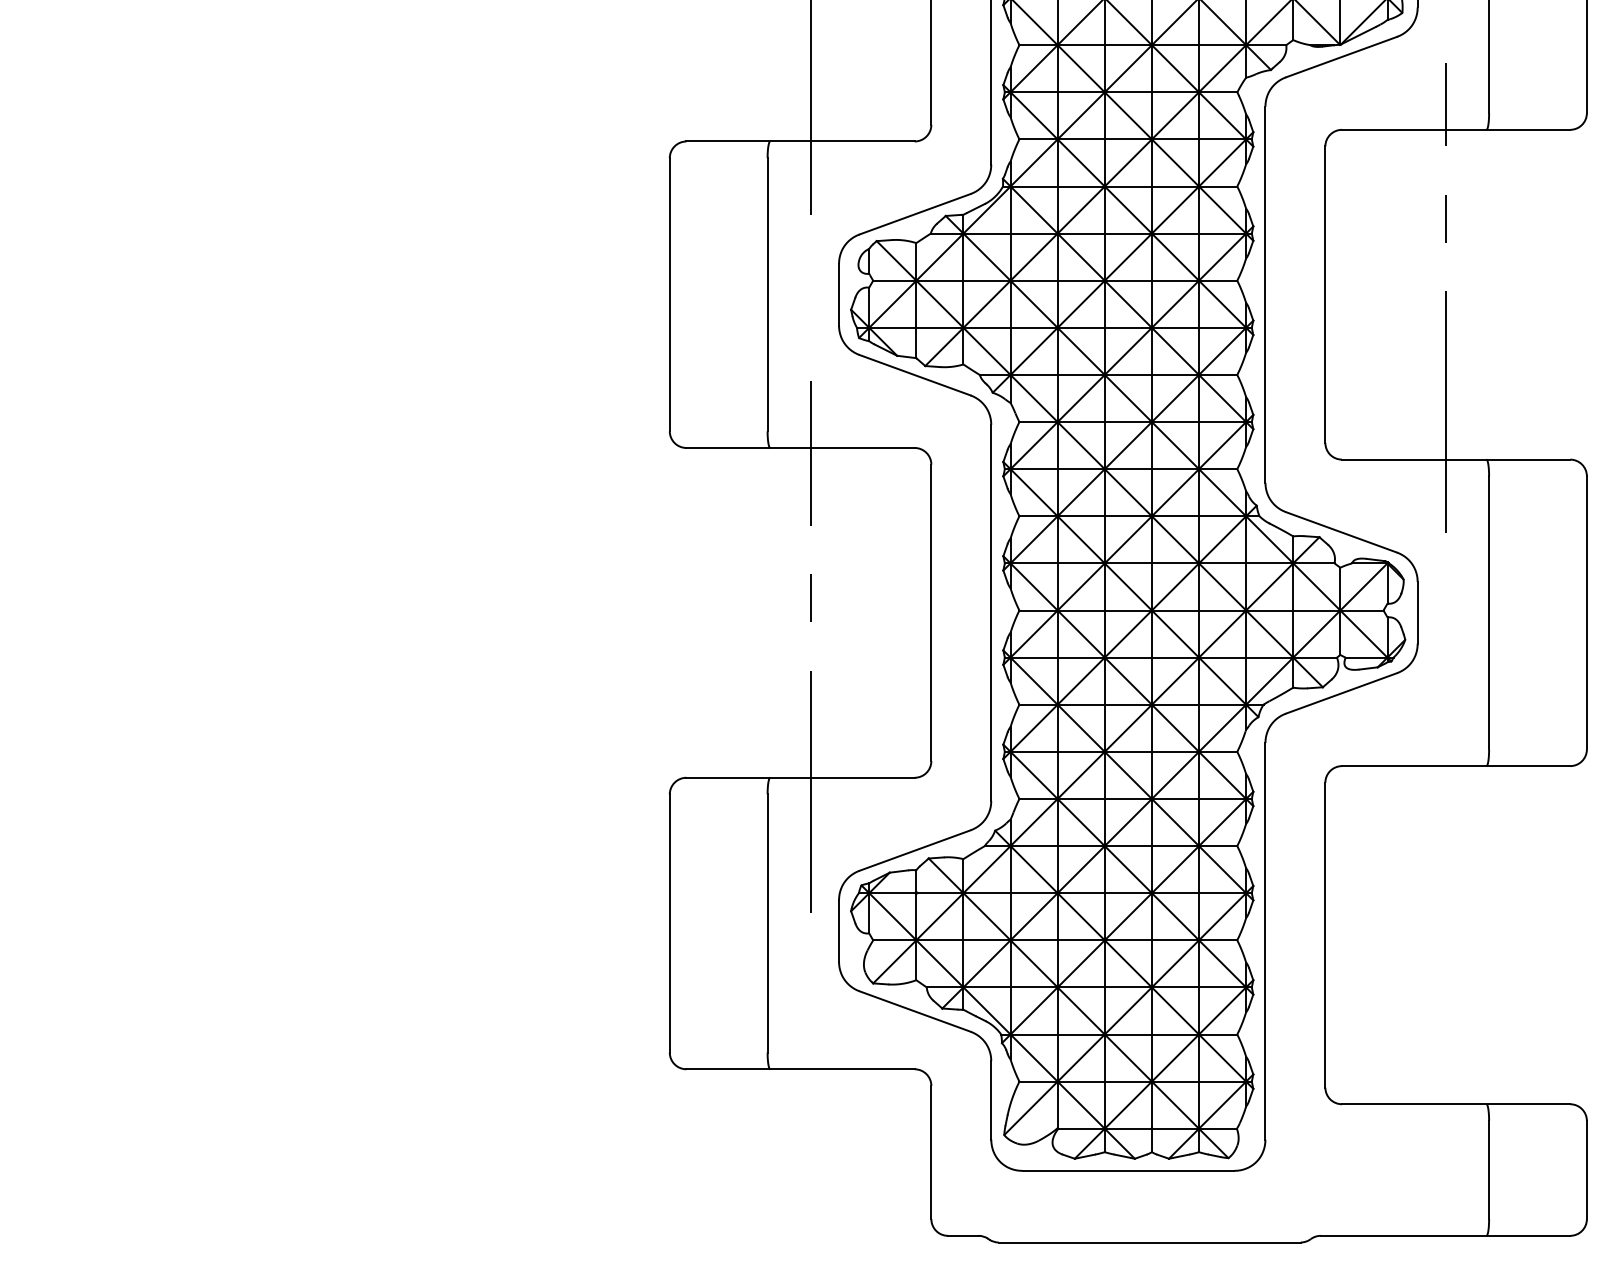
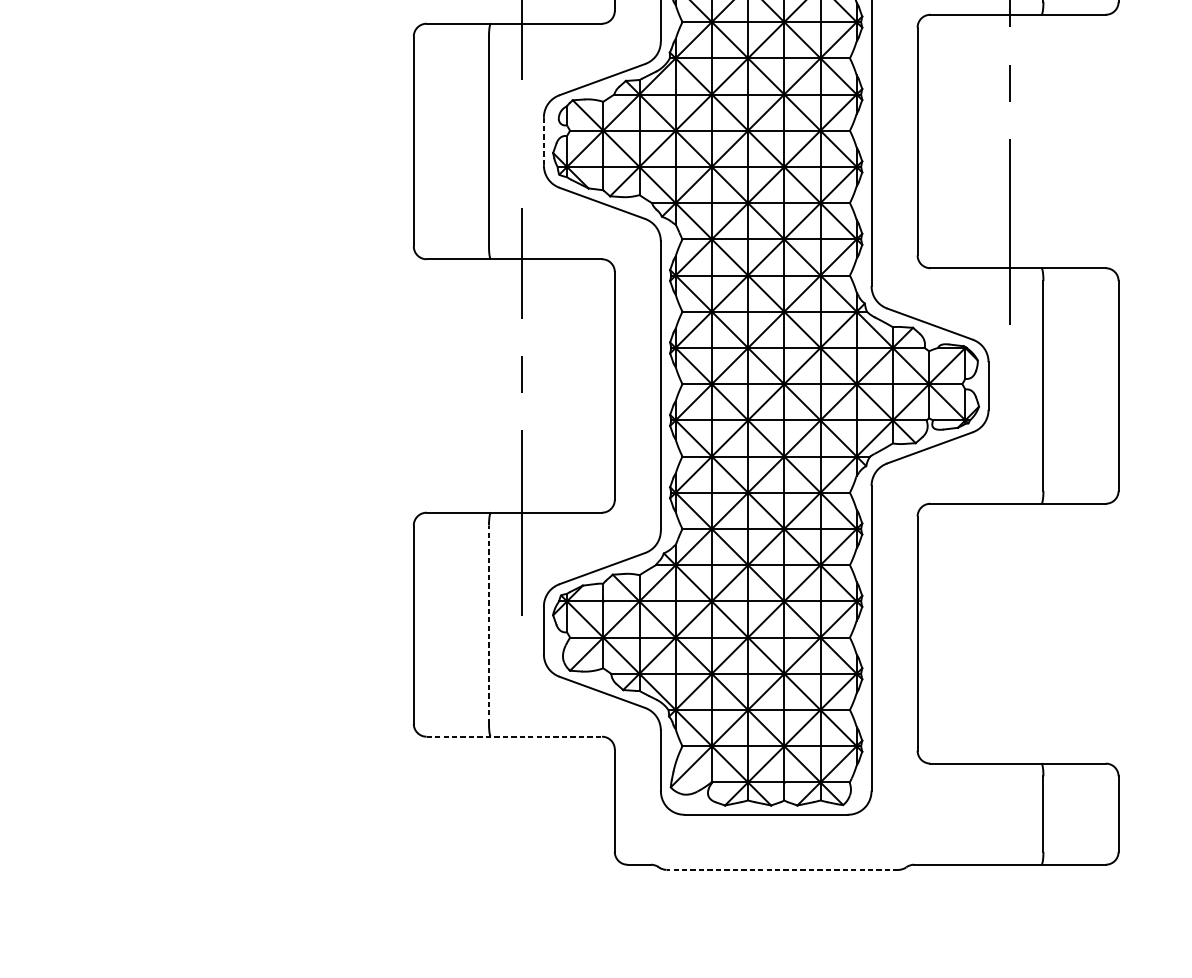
line: (839, 294) -> (544, 141), solid -> dashed
line: (767, 923) -> (488, 624), solid -> dashed
line: (801, 1069) -> (515, 736), solid -> dashed
line: (1149, 1242) -> (782, 869), solid -> dashed

